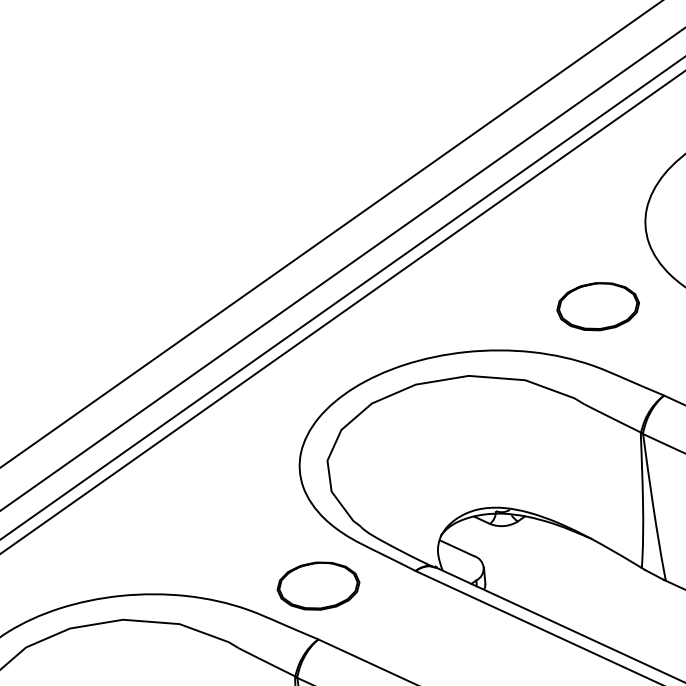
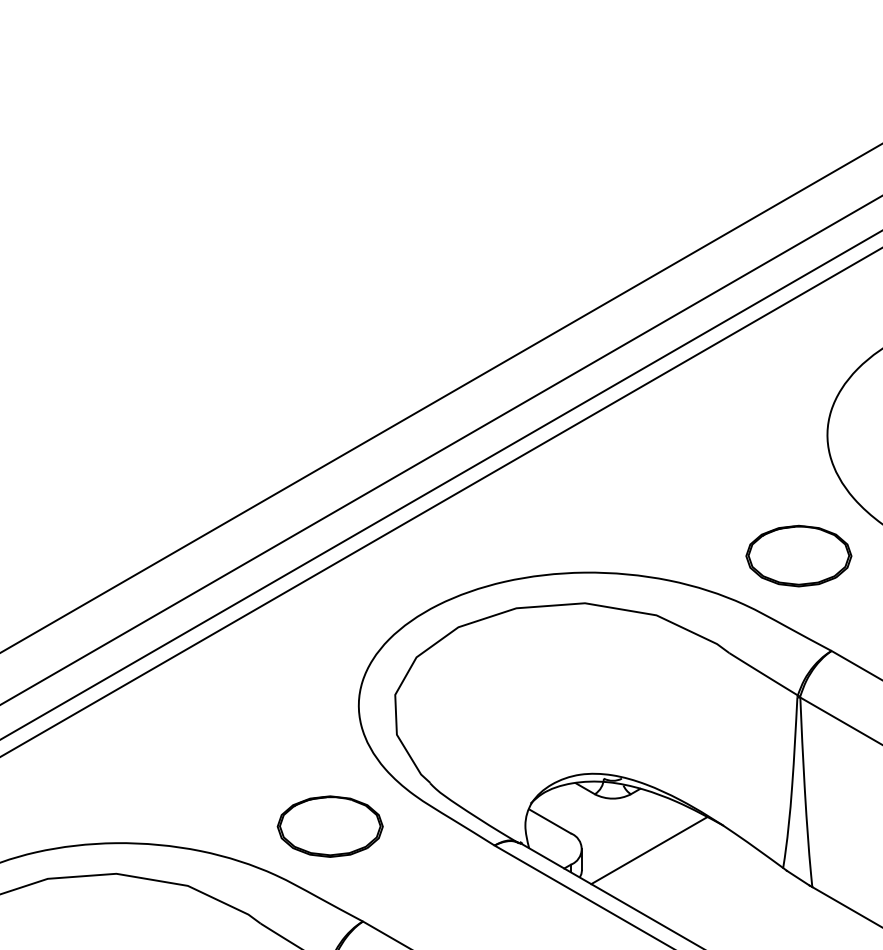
part: (597, 306) -> (798, 555), moved
line: (536, 563) -> (649, 850), added
part: (317, 586) -> (329, 826), moved

